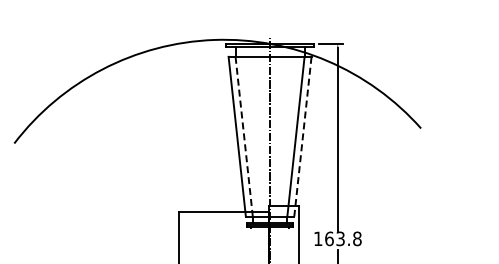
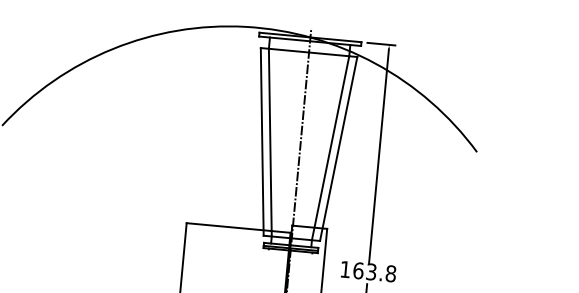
line: (244, 137) -> (270, 143), dashed -> solid
line: (302, 137) -> (338, 149), dashed -> solid

